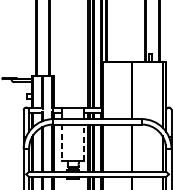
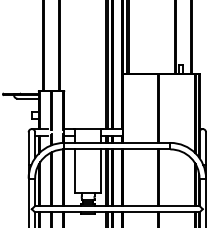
line: (62, 142) -> (75, 171), dashed -> solid
line: (84, 142) -> (101, 171), dashed -> solid

